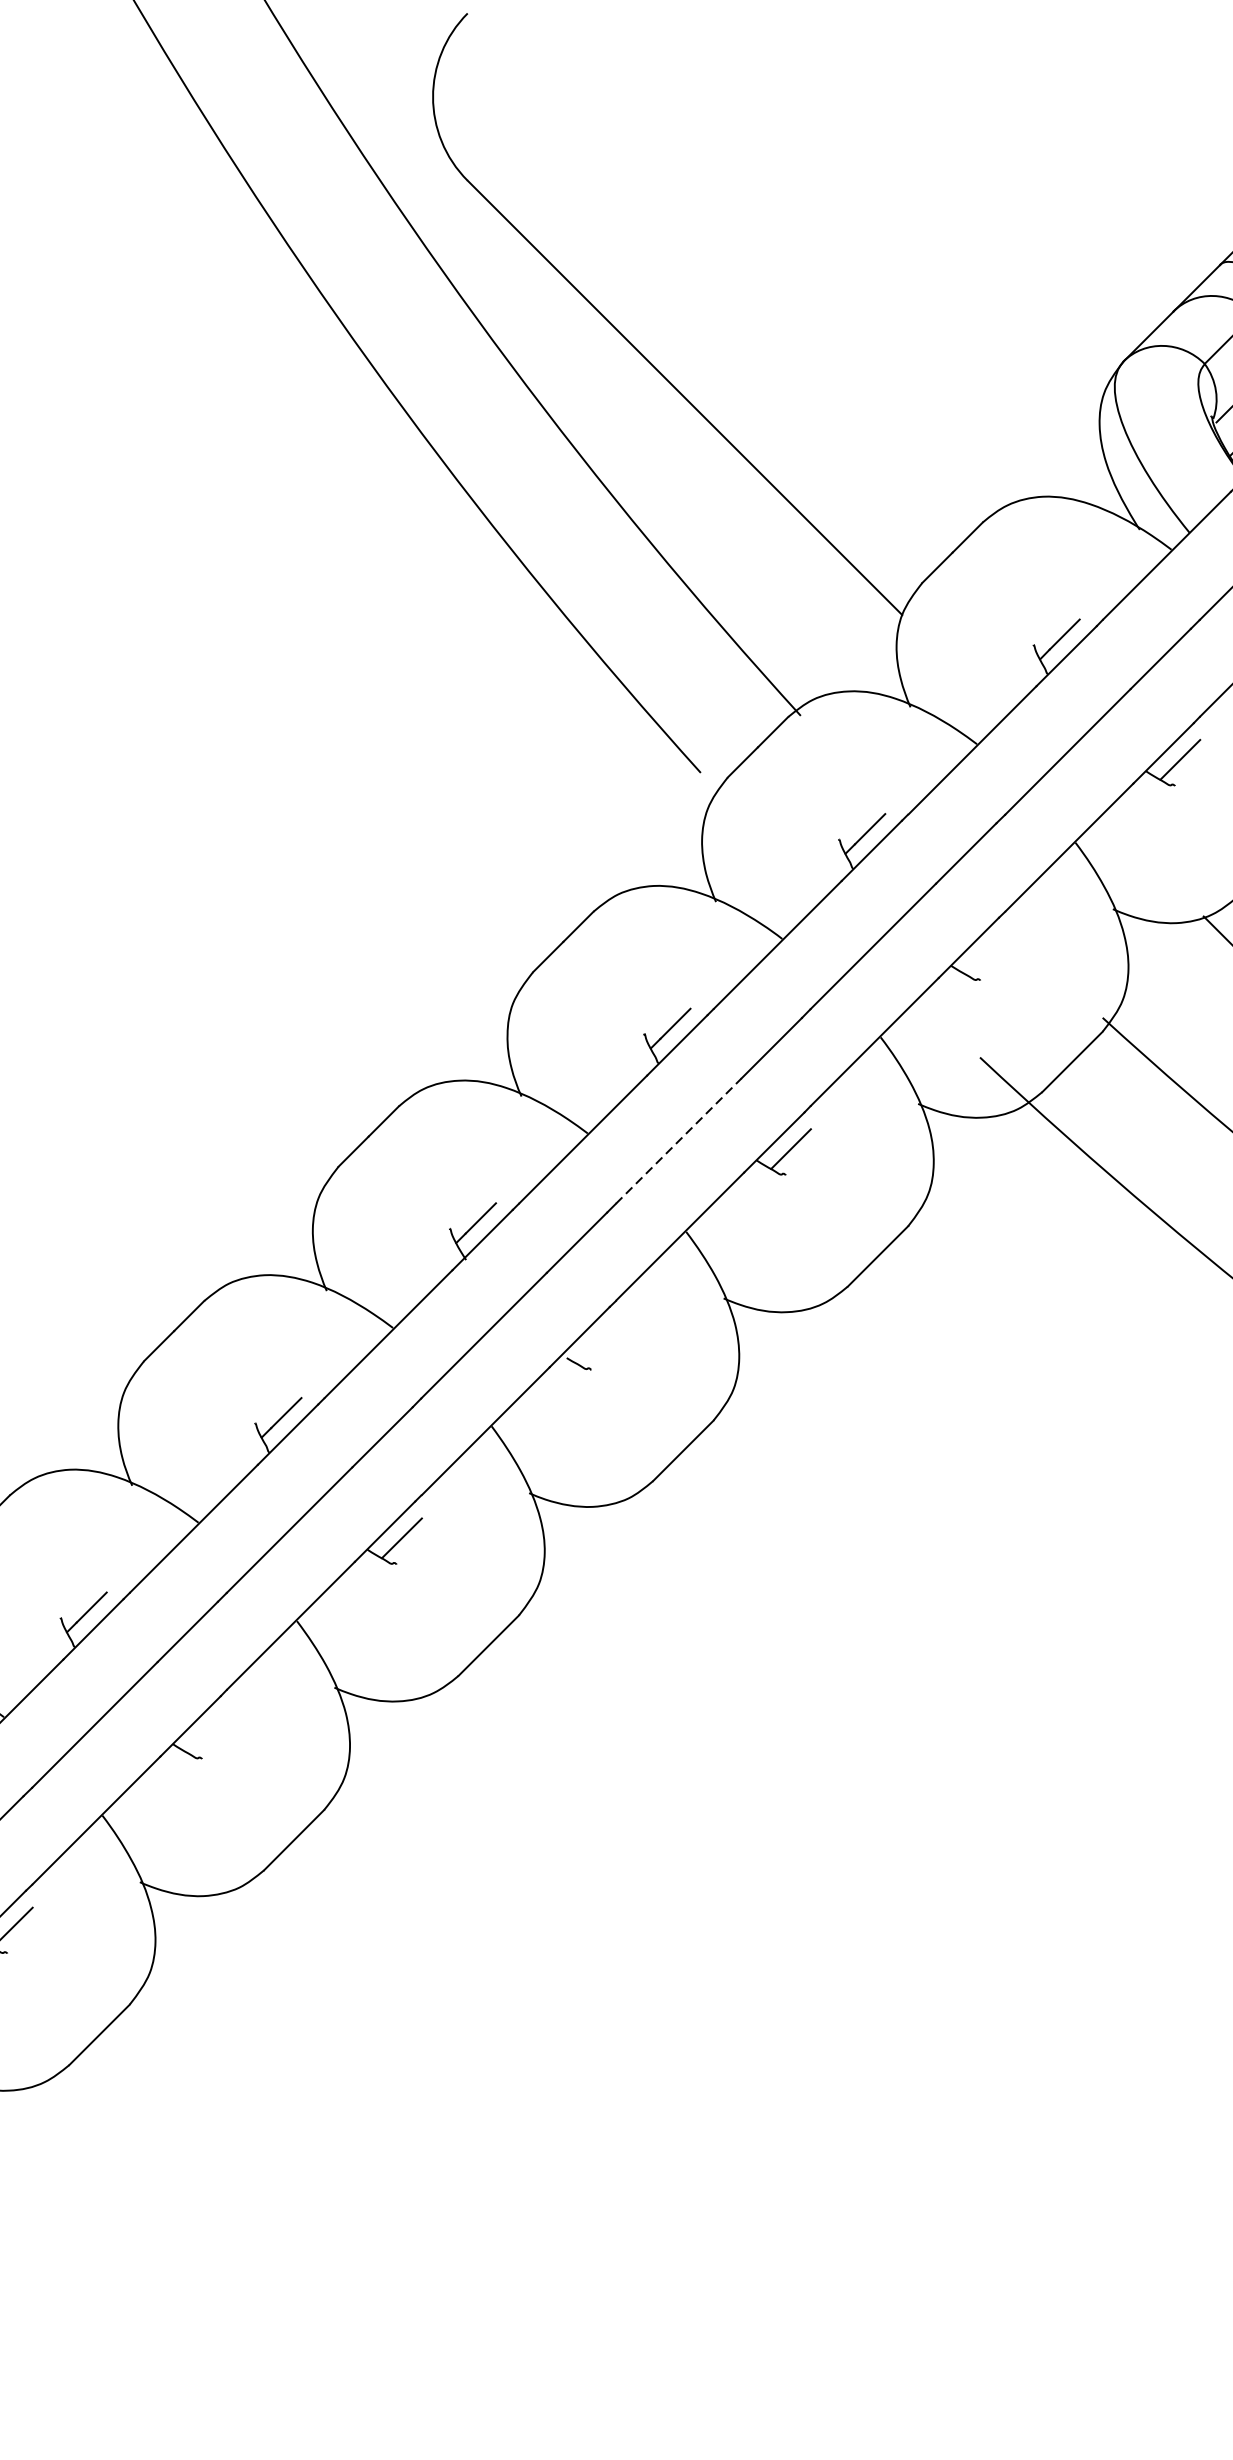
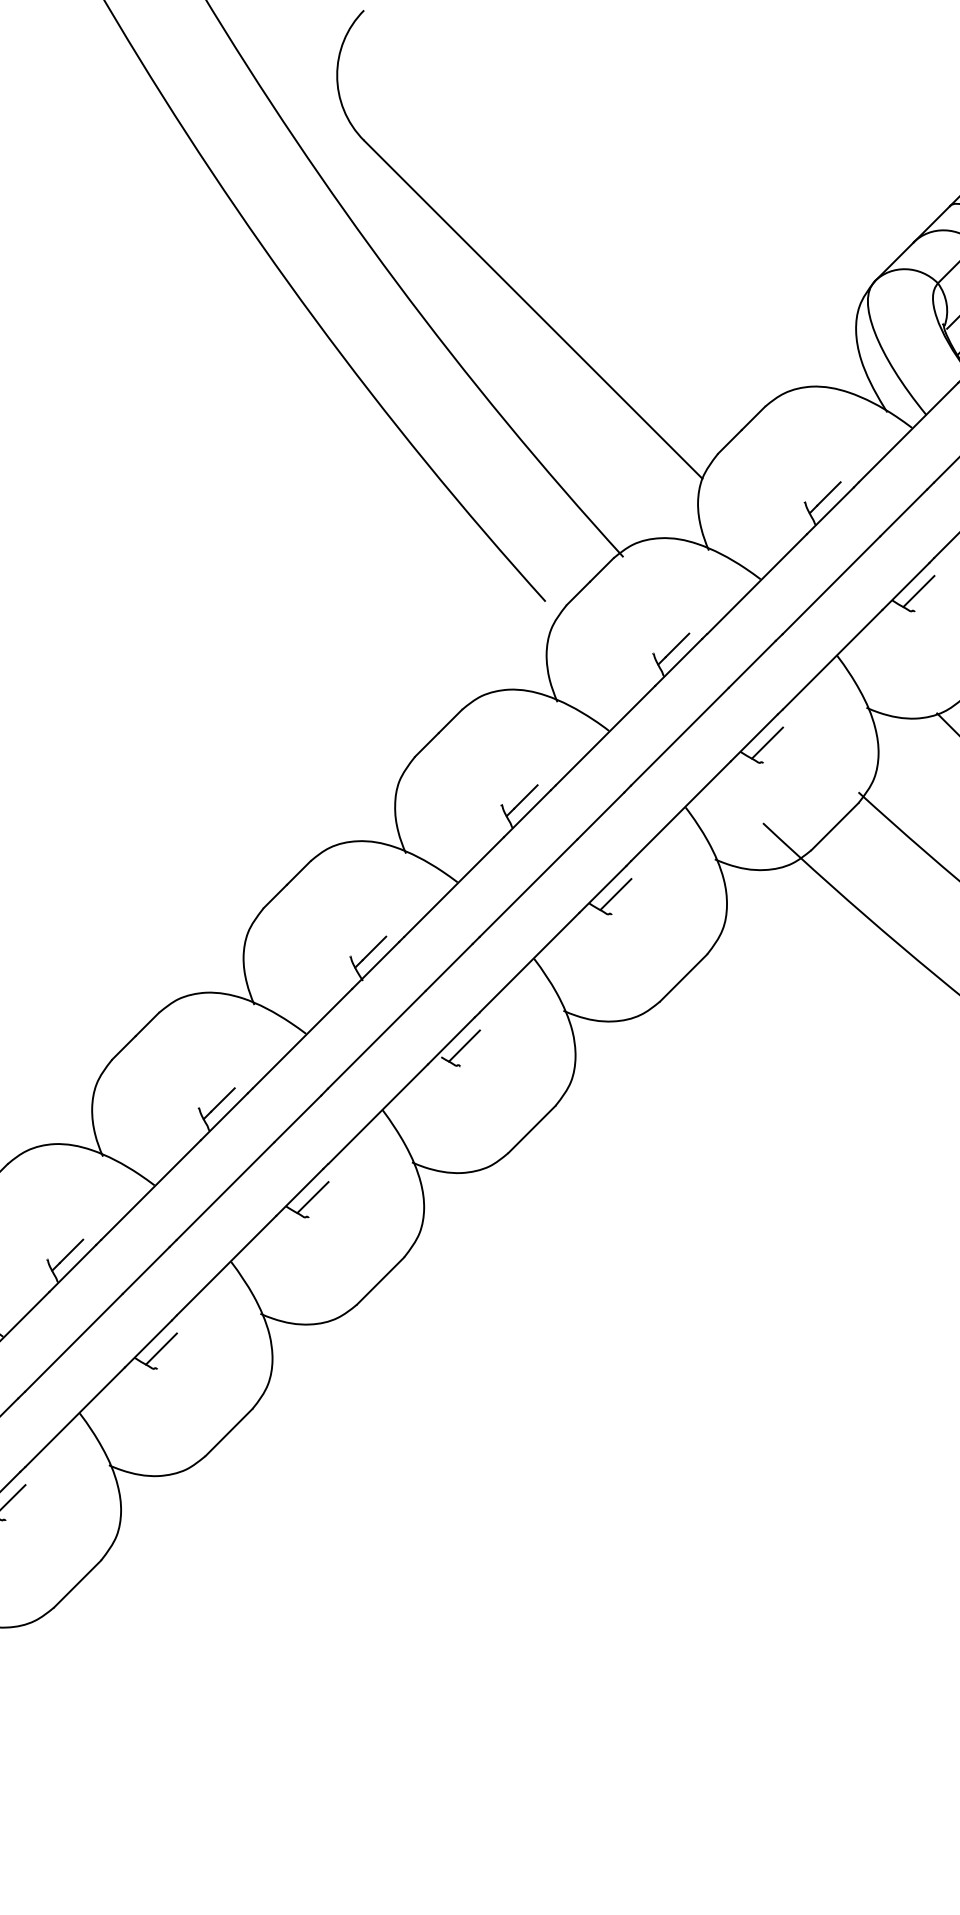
line: (985, 953) -> (767, 742), added
line: (678, 1140) -> (528, 887), dashed -> solid
line: (596, 1343) -> (464, 1045), added
line: (206, 1732) -> (160, 1348), added

